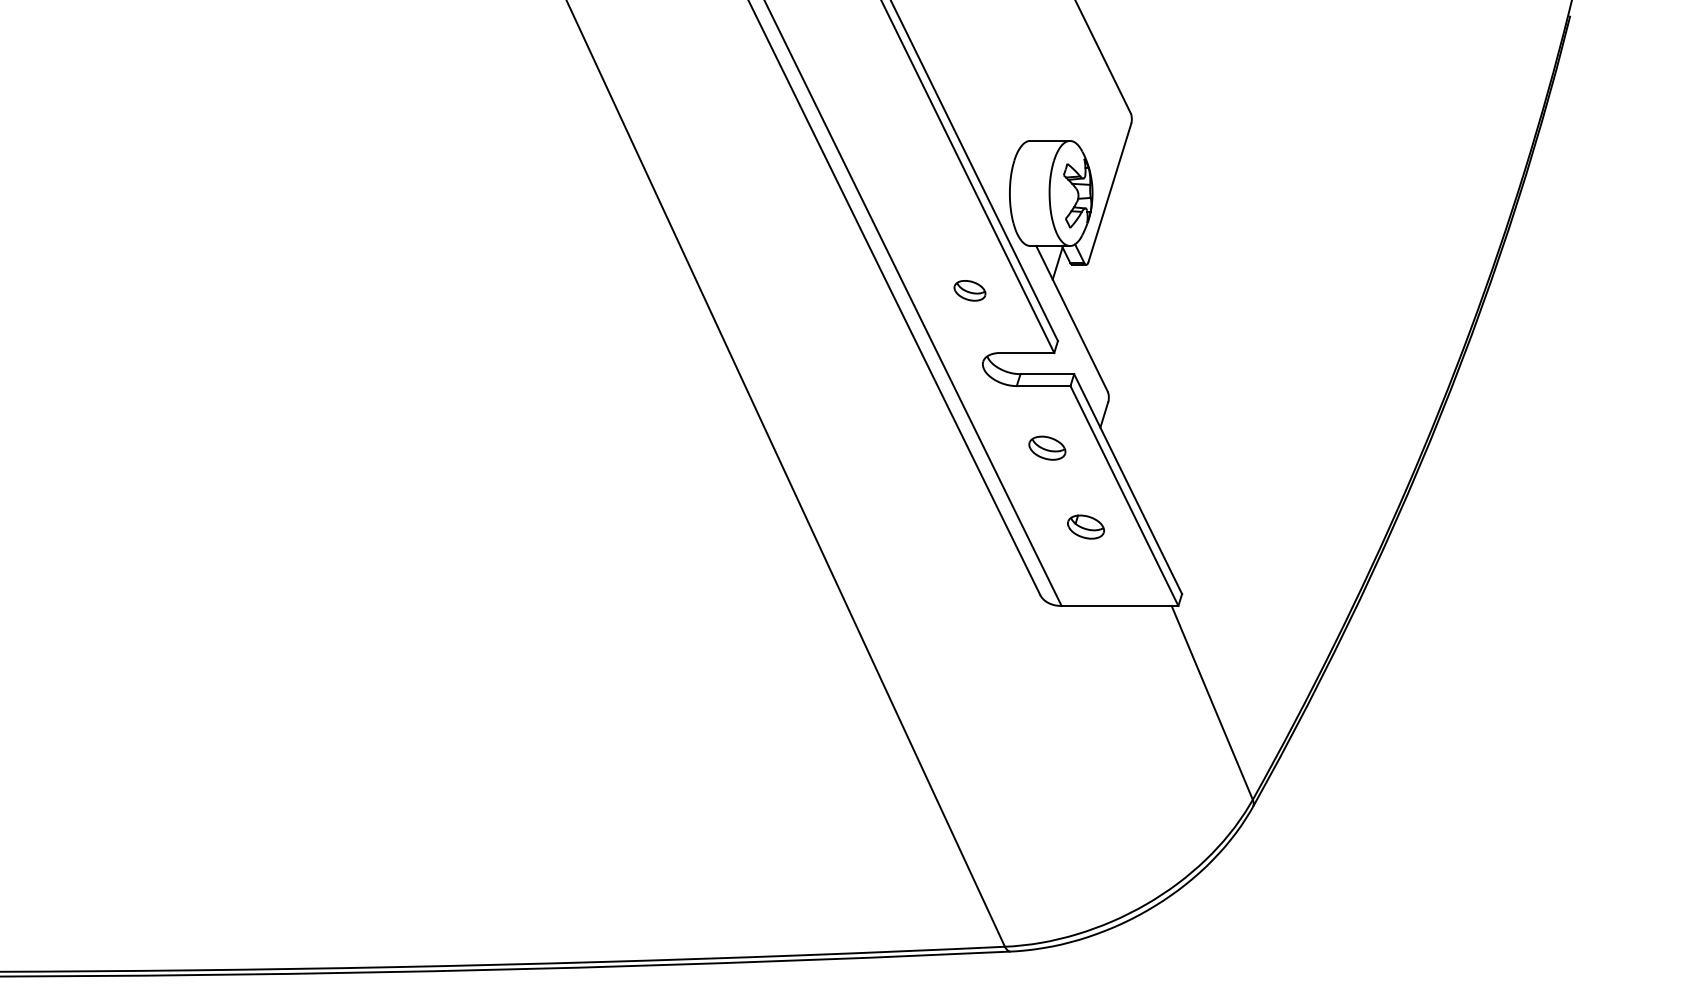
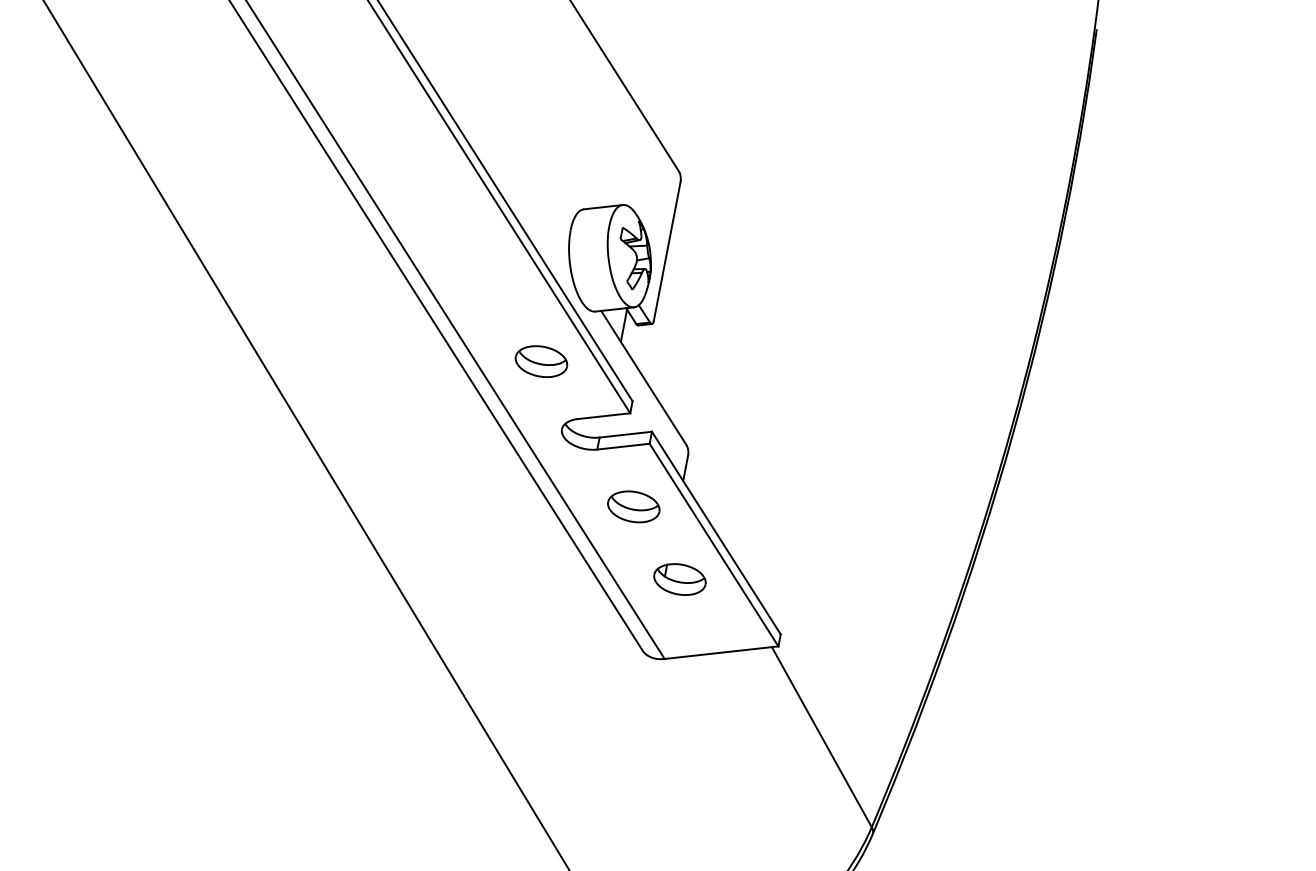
part: (969, 290) -> (540, 361), size x1.67
part: (1047, 447) -> (633, 506), size x1.43
part: (1085, 526) -> (679, 578), size x1.43

